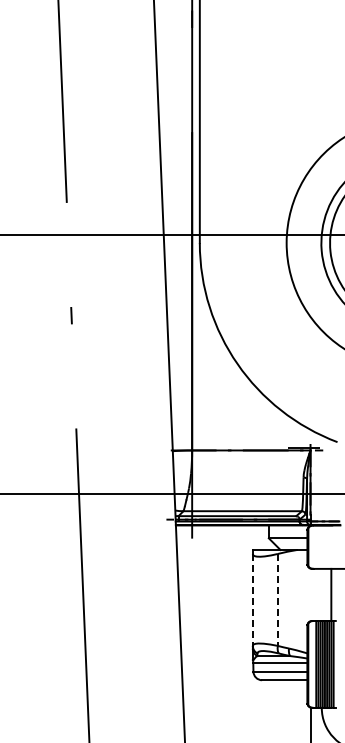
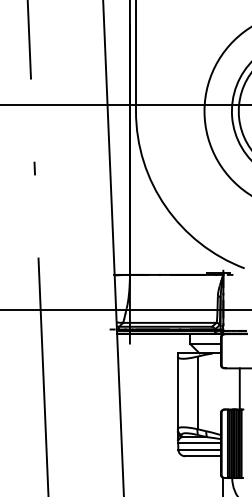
line: (252, 599) -> (177, 392), dashed -> solid
line: (277, 599) -> (197, 392), dashed -> solid

